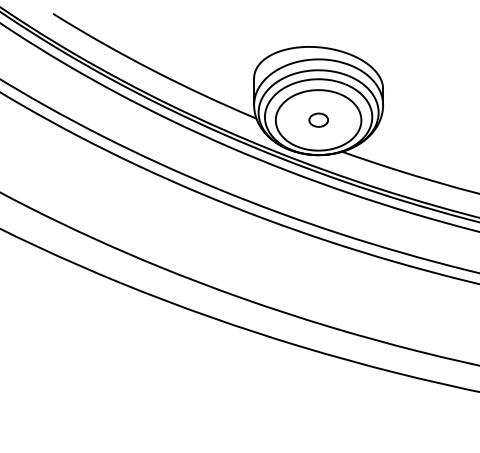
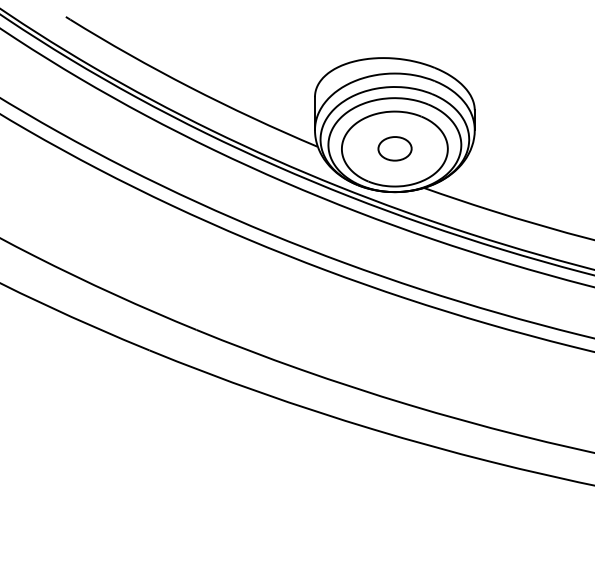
part: (318, 119) -> (394, 148), size x1.43

